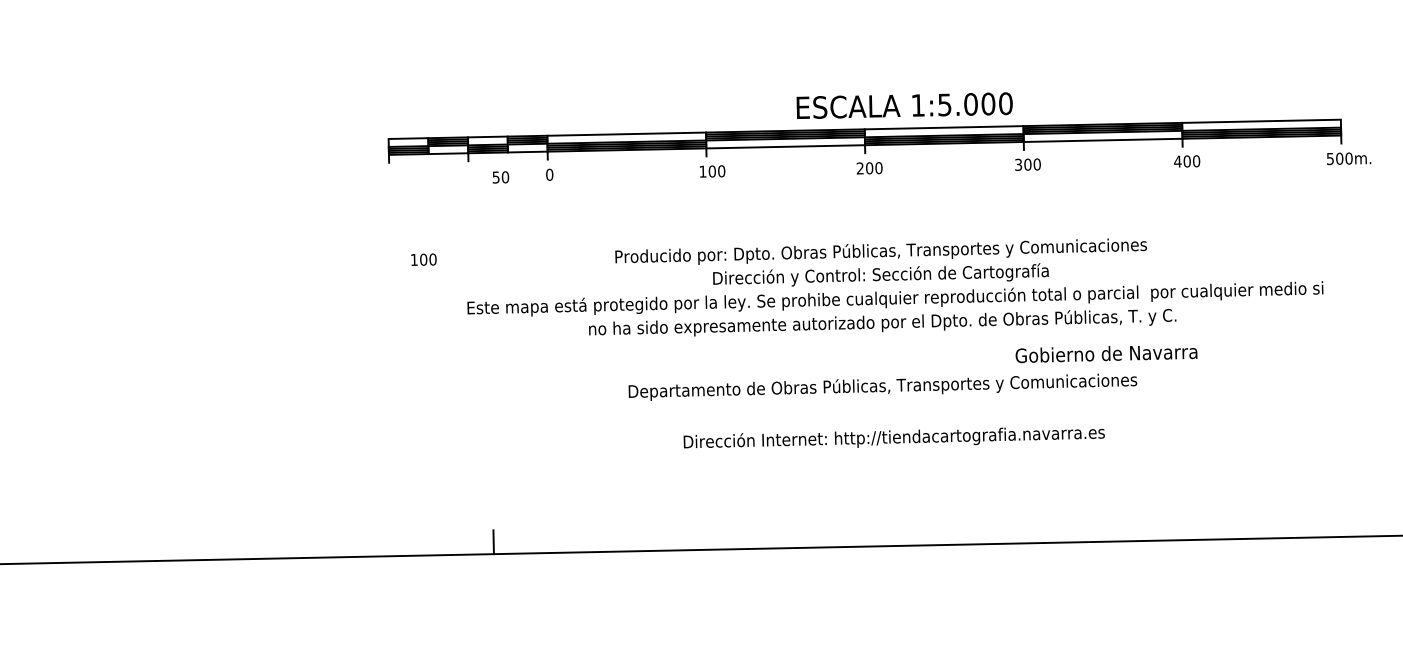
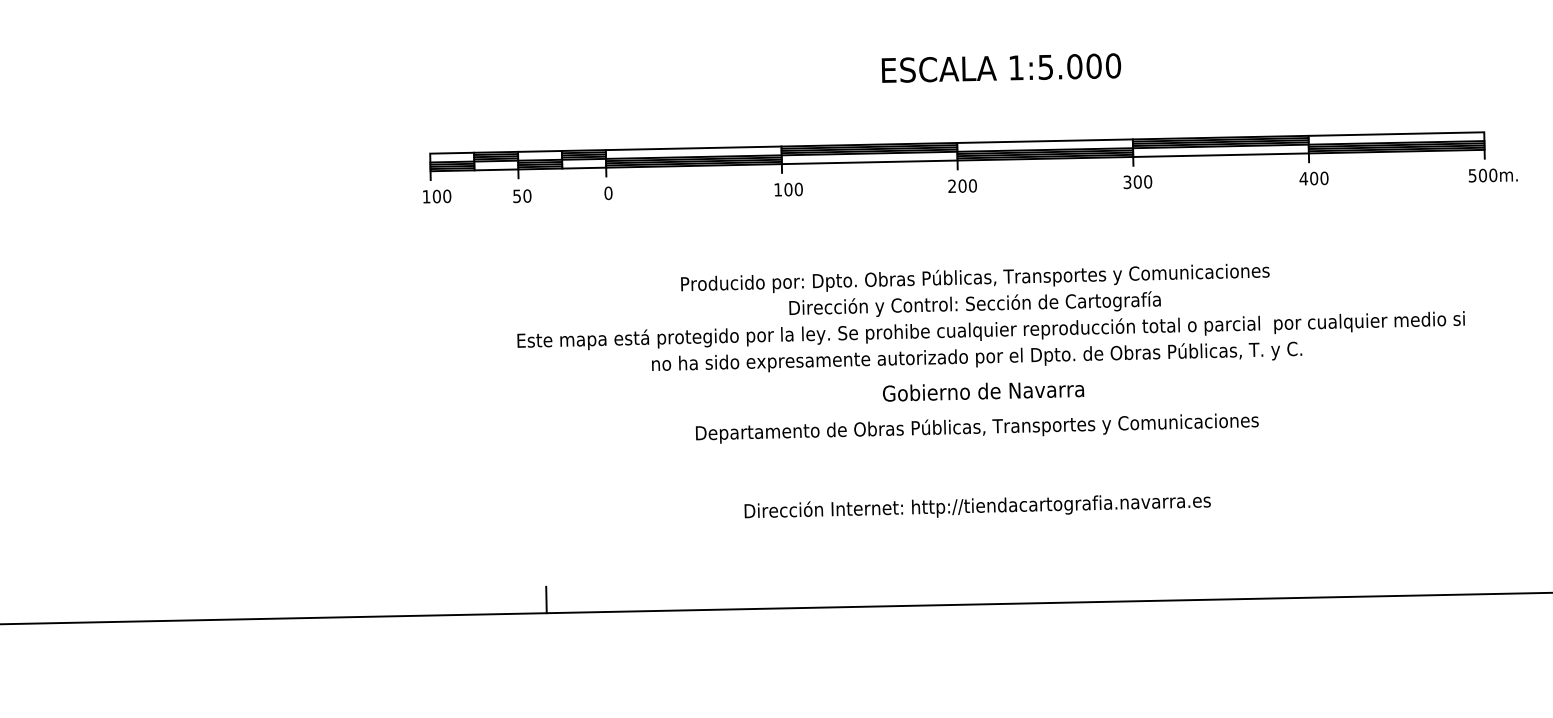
text: (904, 105) -> (1001, 67), moved
text: (500, 177) -> (521, 196), moved
text: (423, 259) -> (436, 196), moved
text: (1106, 354) -> (983, 392), moved
text: (893, 437) -> (976, 506), moved

